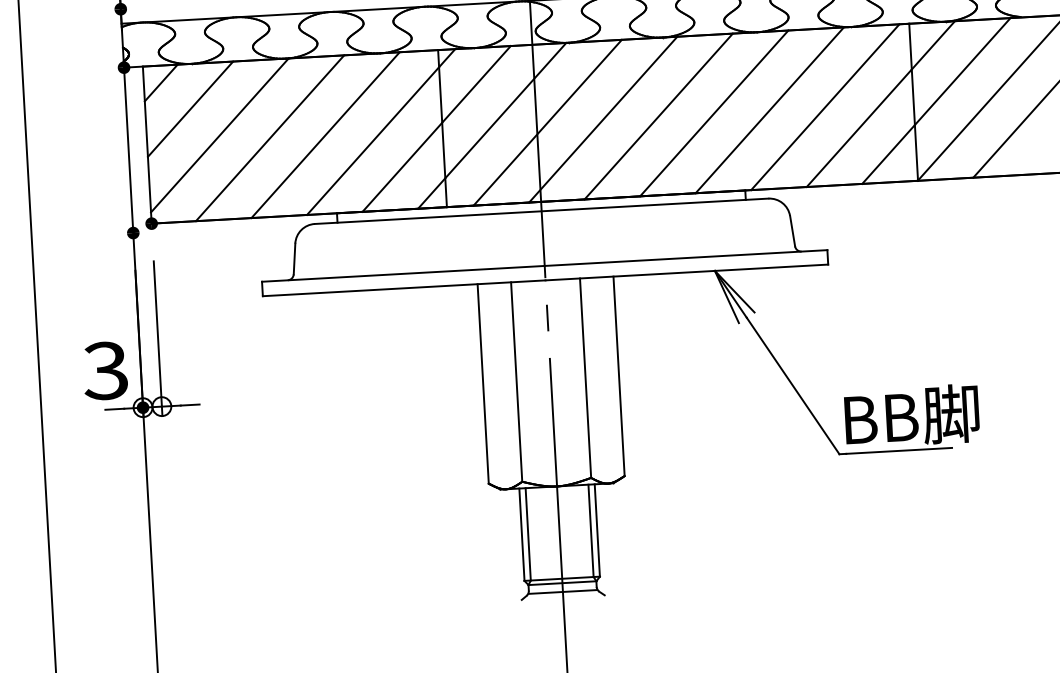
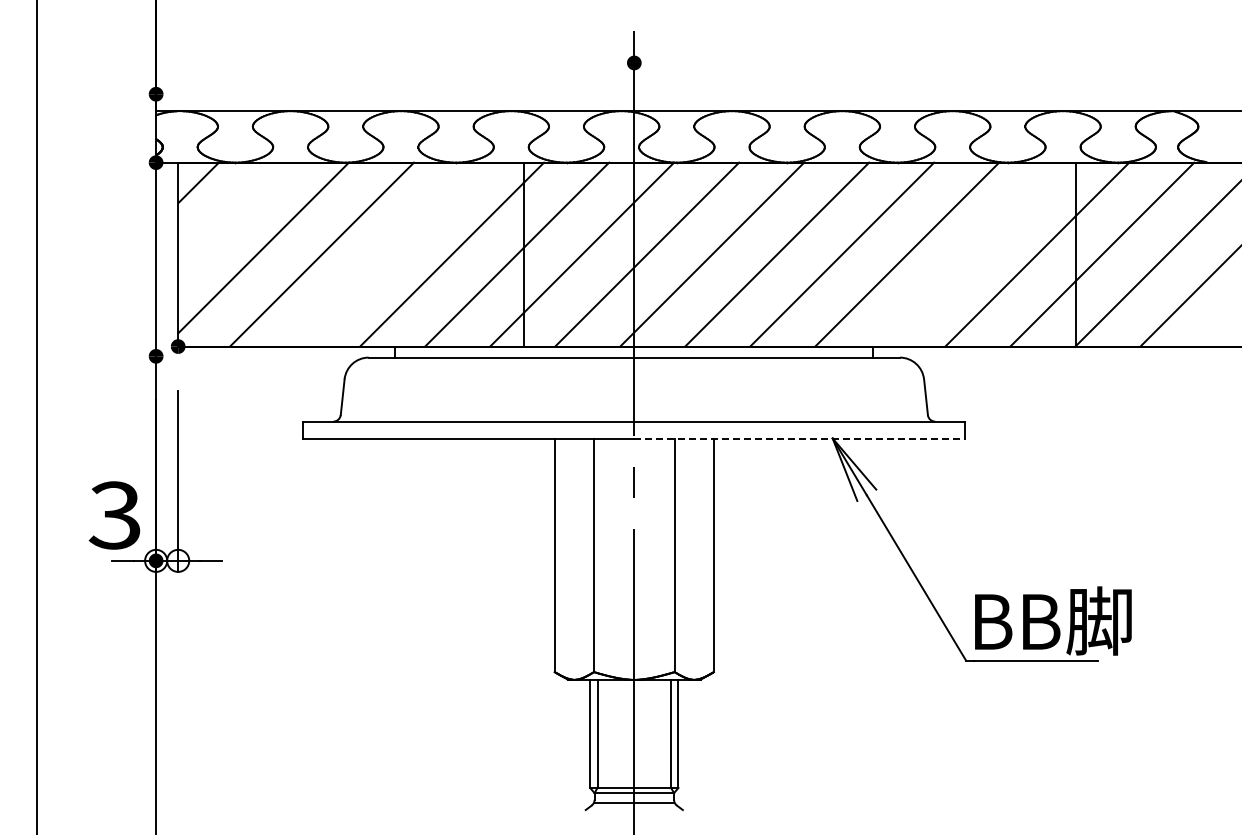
line: (825, 107) -> (972, 254), removed
line: (190, 109) -> (230, 215), removed
line: (325, 135) -> (387, 254), removed
line: (686, 272) -> (799, 438), solid -> dashed

